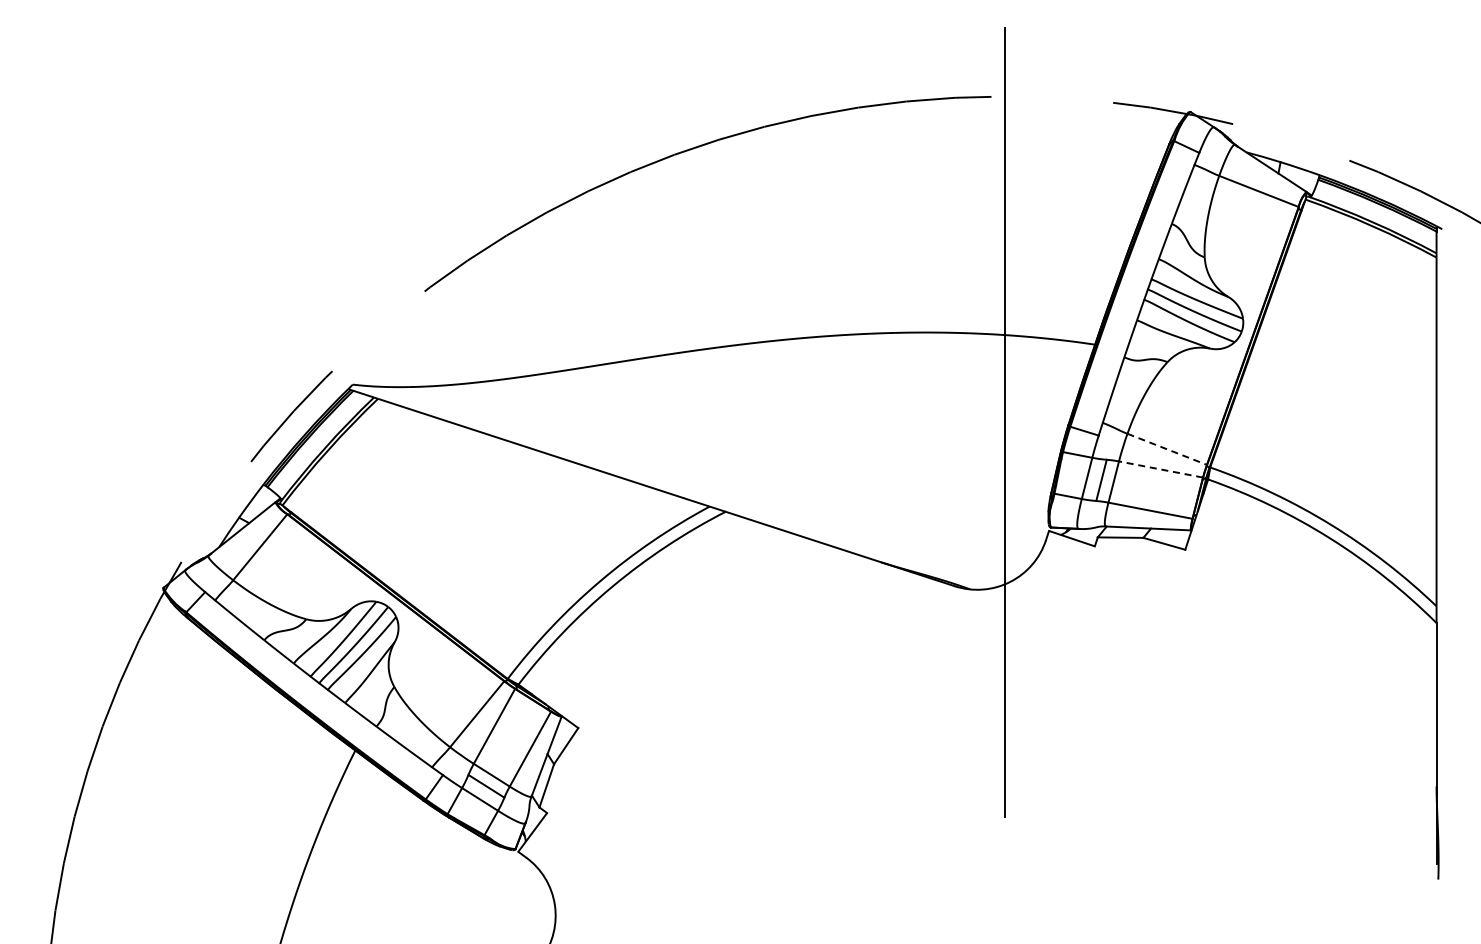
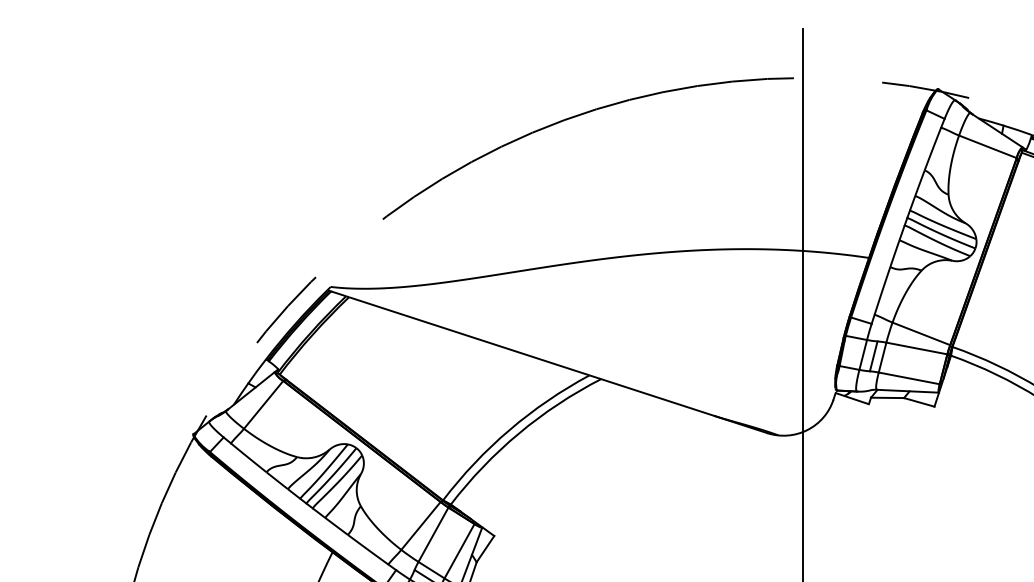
line: (1167, 449) -> (921, 333), dashed -> solid
line: (1161, 469) -> (917, 348), dashed -> solid

